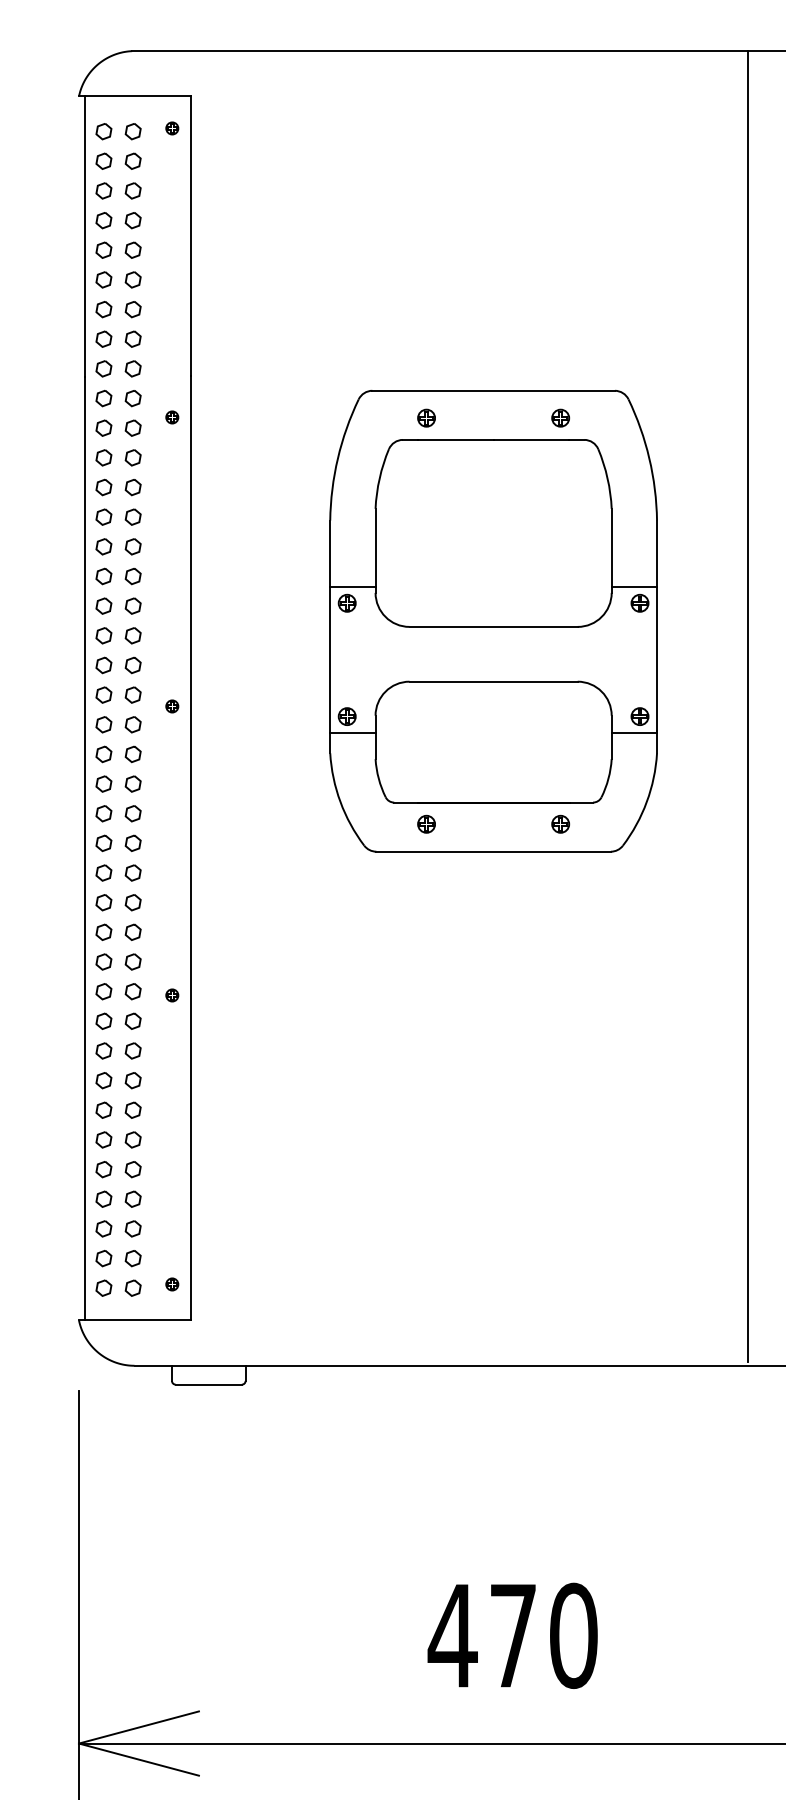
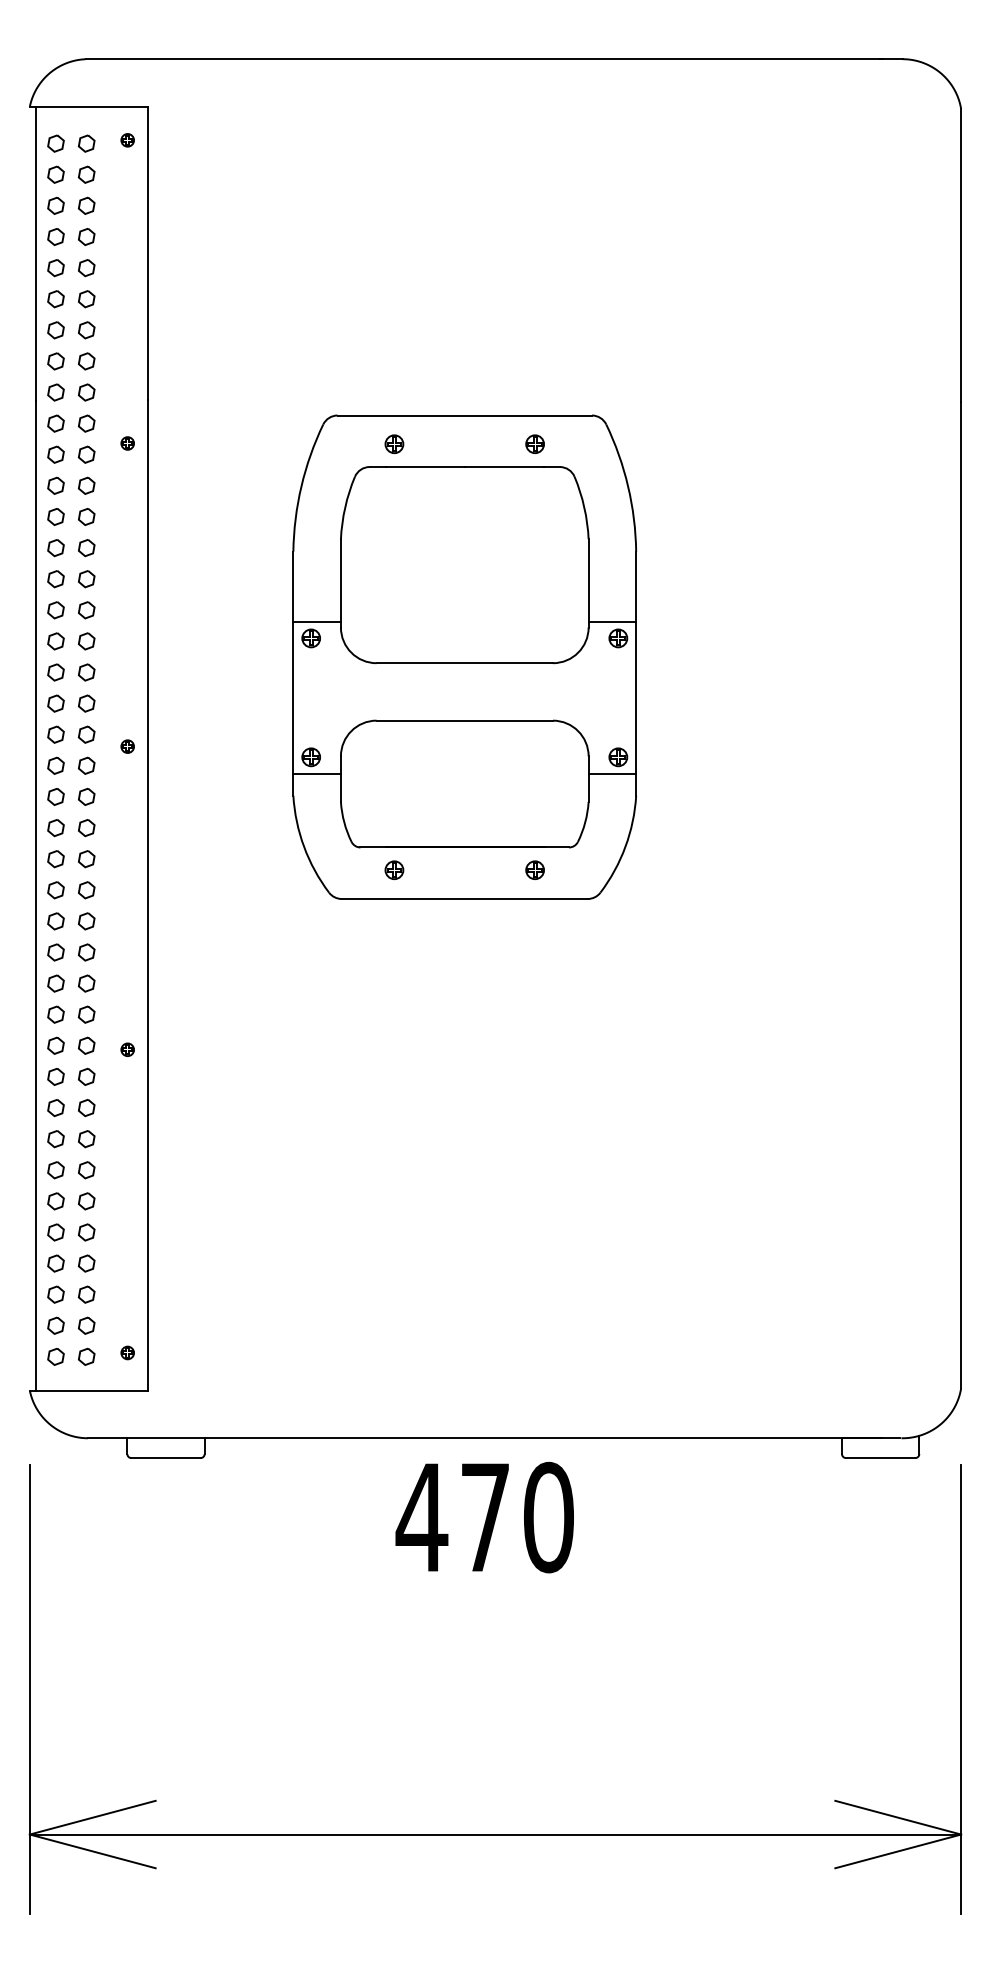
line: (747, 706) -> (731, 746), removed
text: (512, 1635) -> (484, 1517), moved

